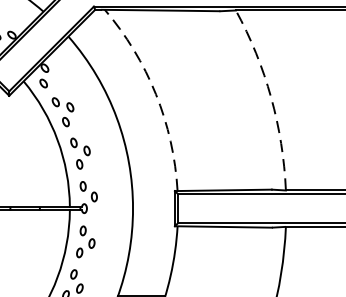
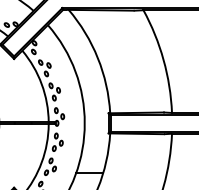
arc: (155, 95) -> (97, 58), dashed -> solid
arc: (270, 96) -> (163, 59), dashed -> solid

